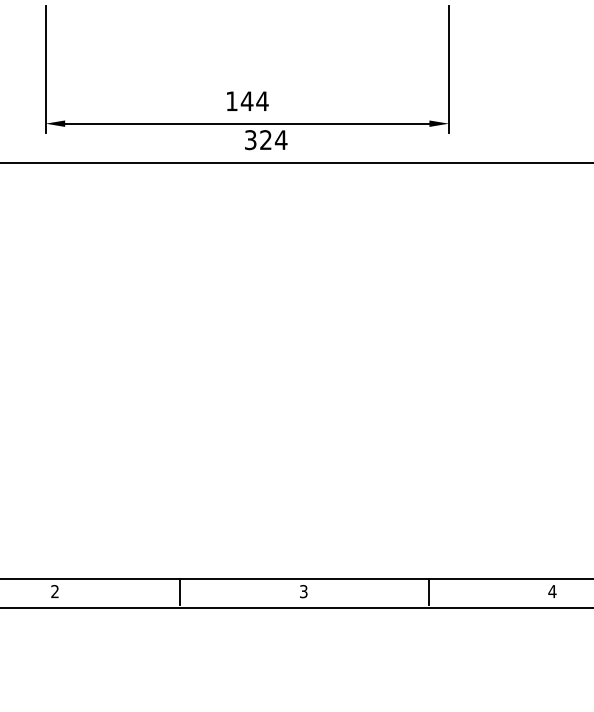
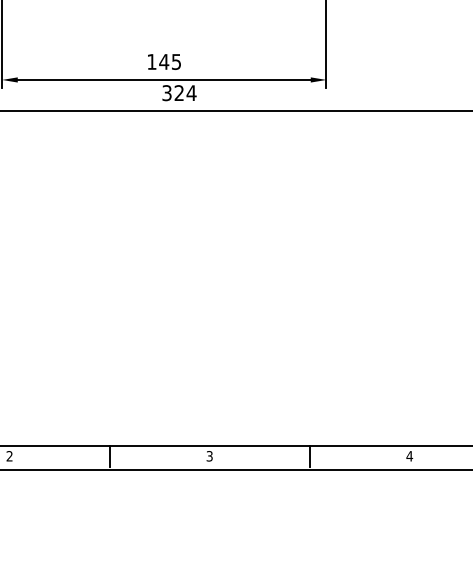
text: (262, 101) -> (176, 62), 144 -> 145

